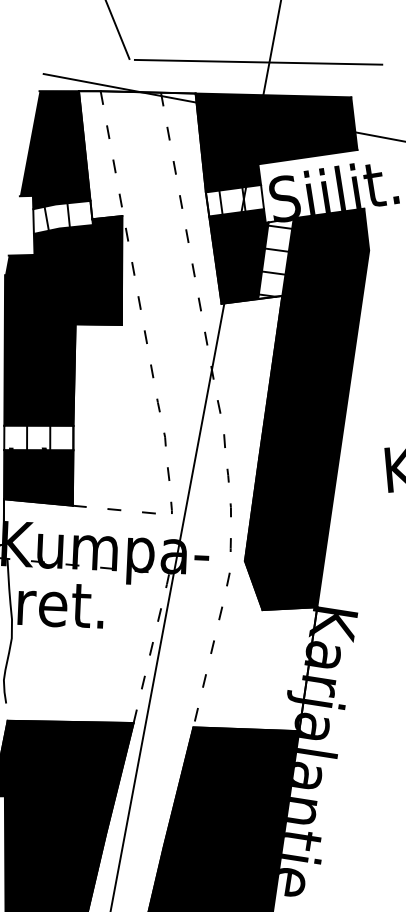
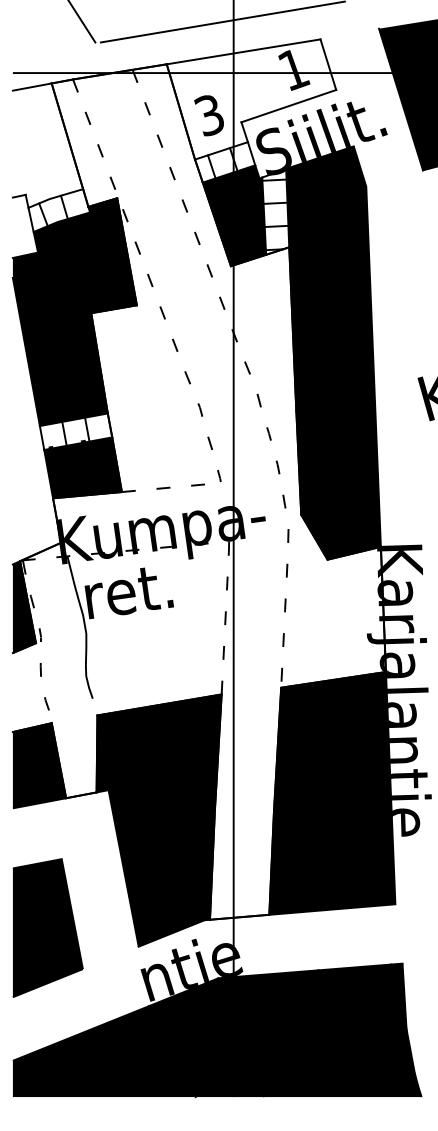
fill: (272, 143) -> (251, 99), removed
fill: (63, 151) -> (47, 145), removed

